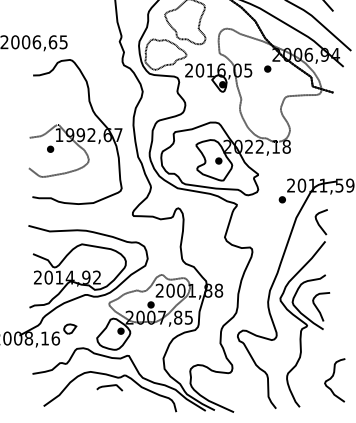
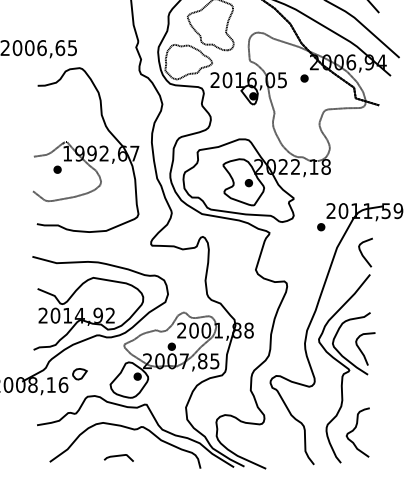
curve: (332, 377) -> (355, 429), moved
curve: (109, 386) -> (118, 456), moved

